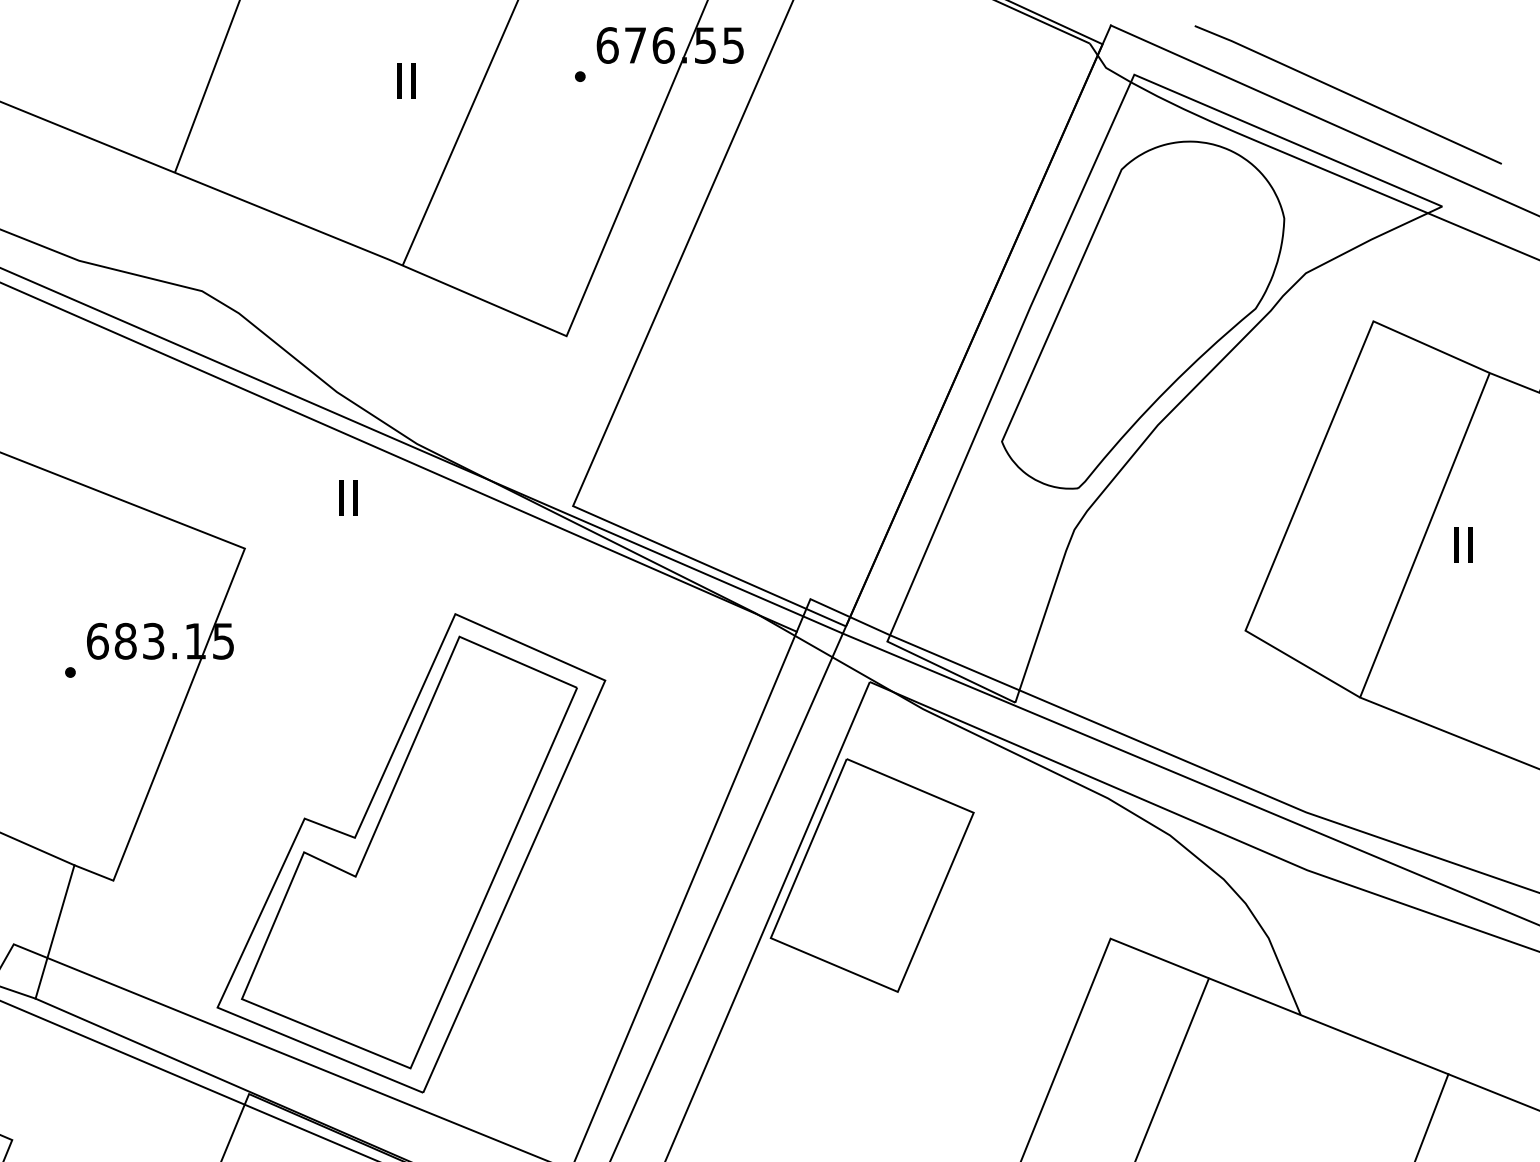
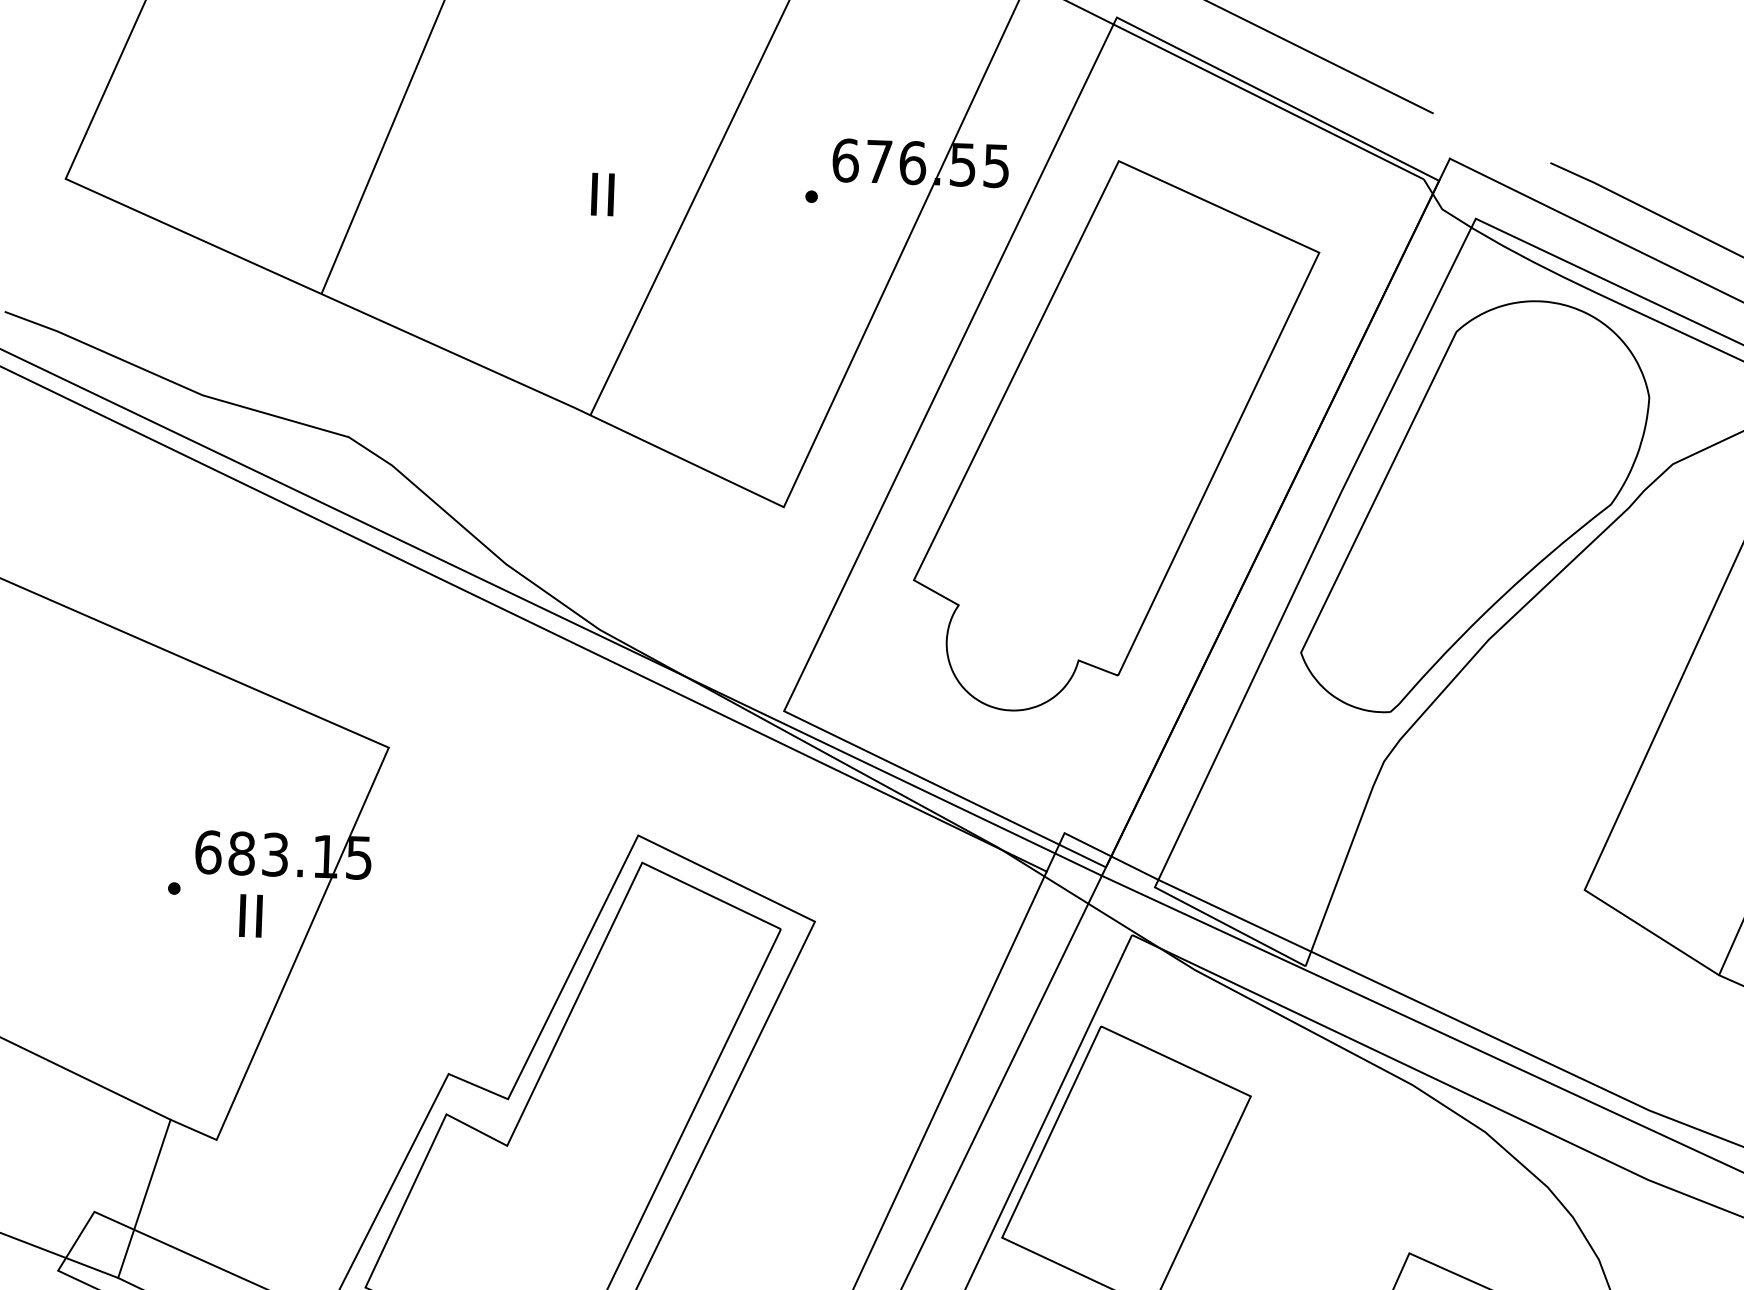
part: (840, 267) -> (1115, 436), added
text: (348, 497) -> (251, 915), moved

